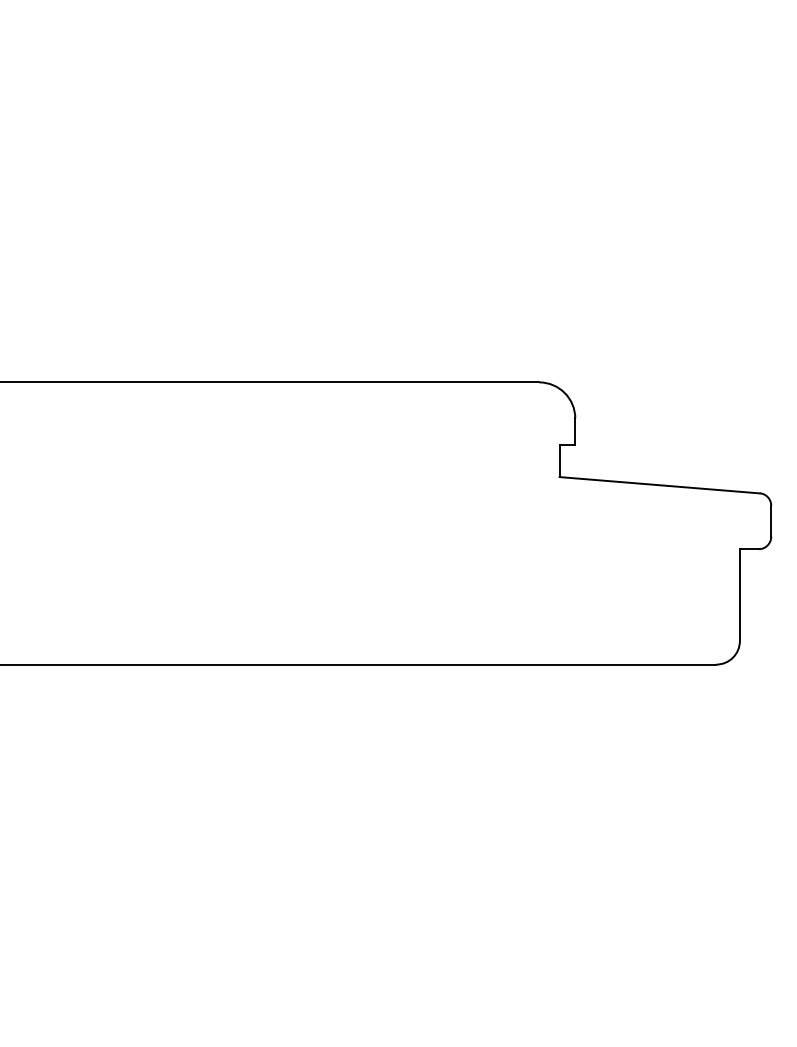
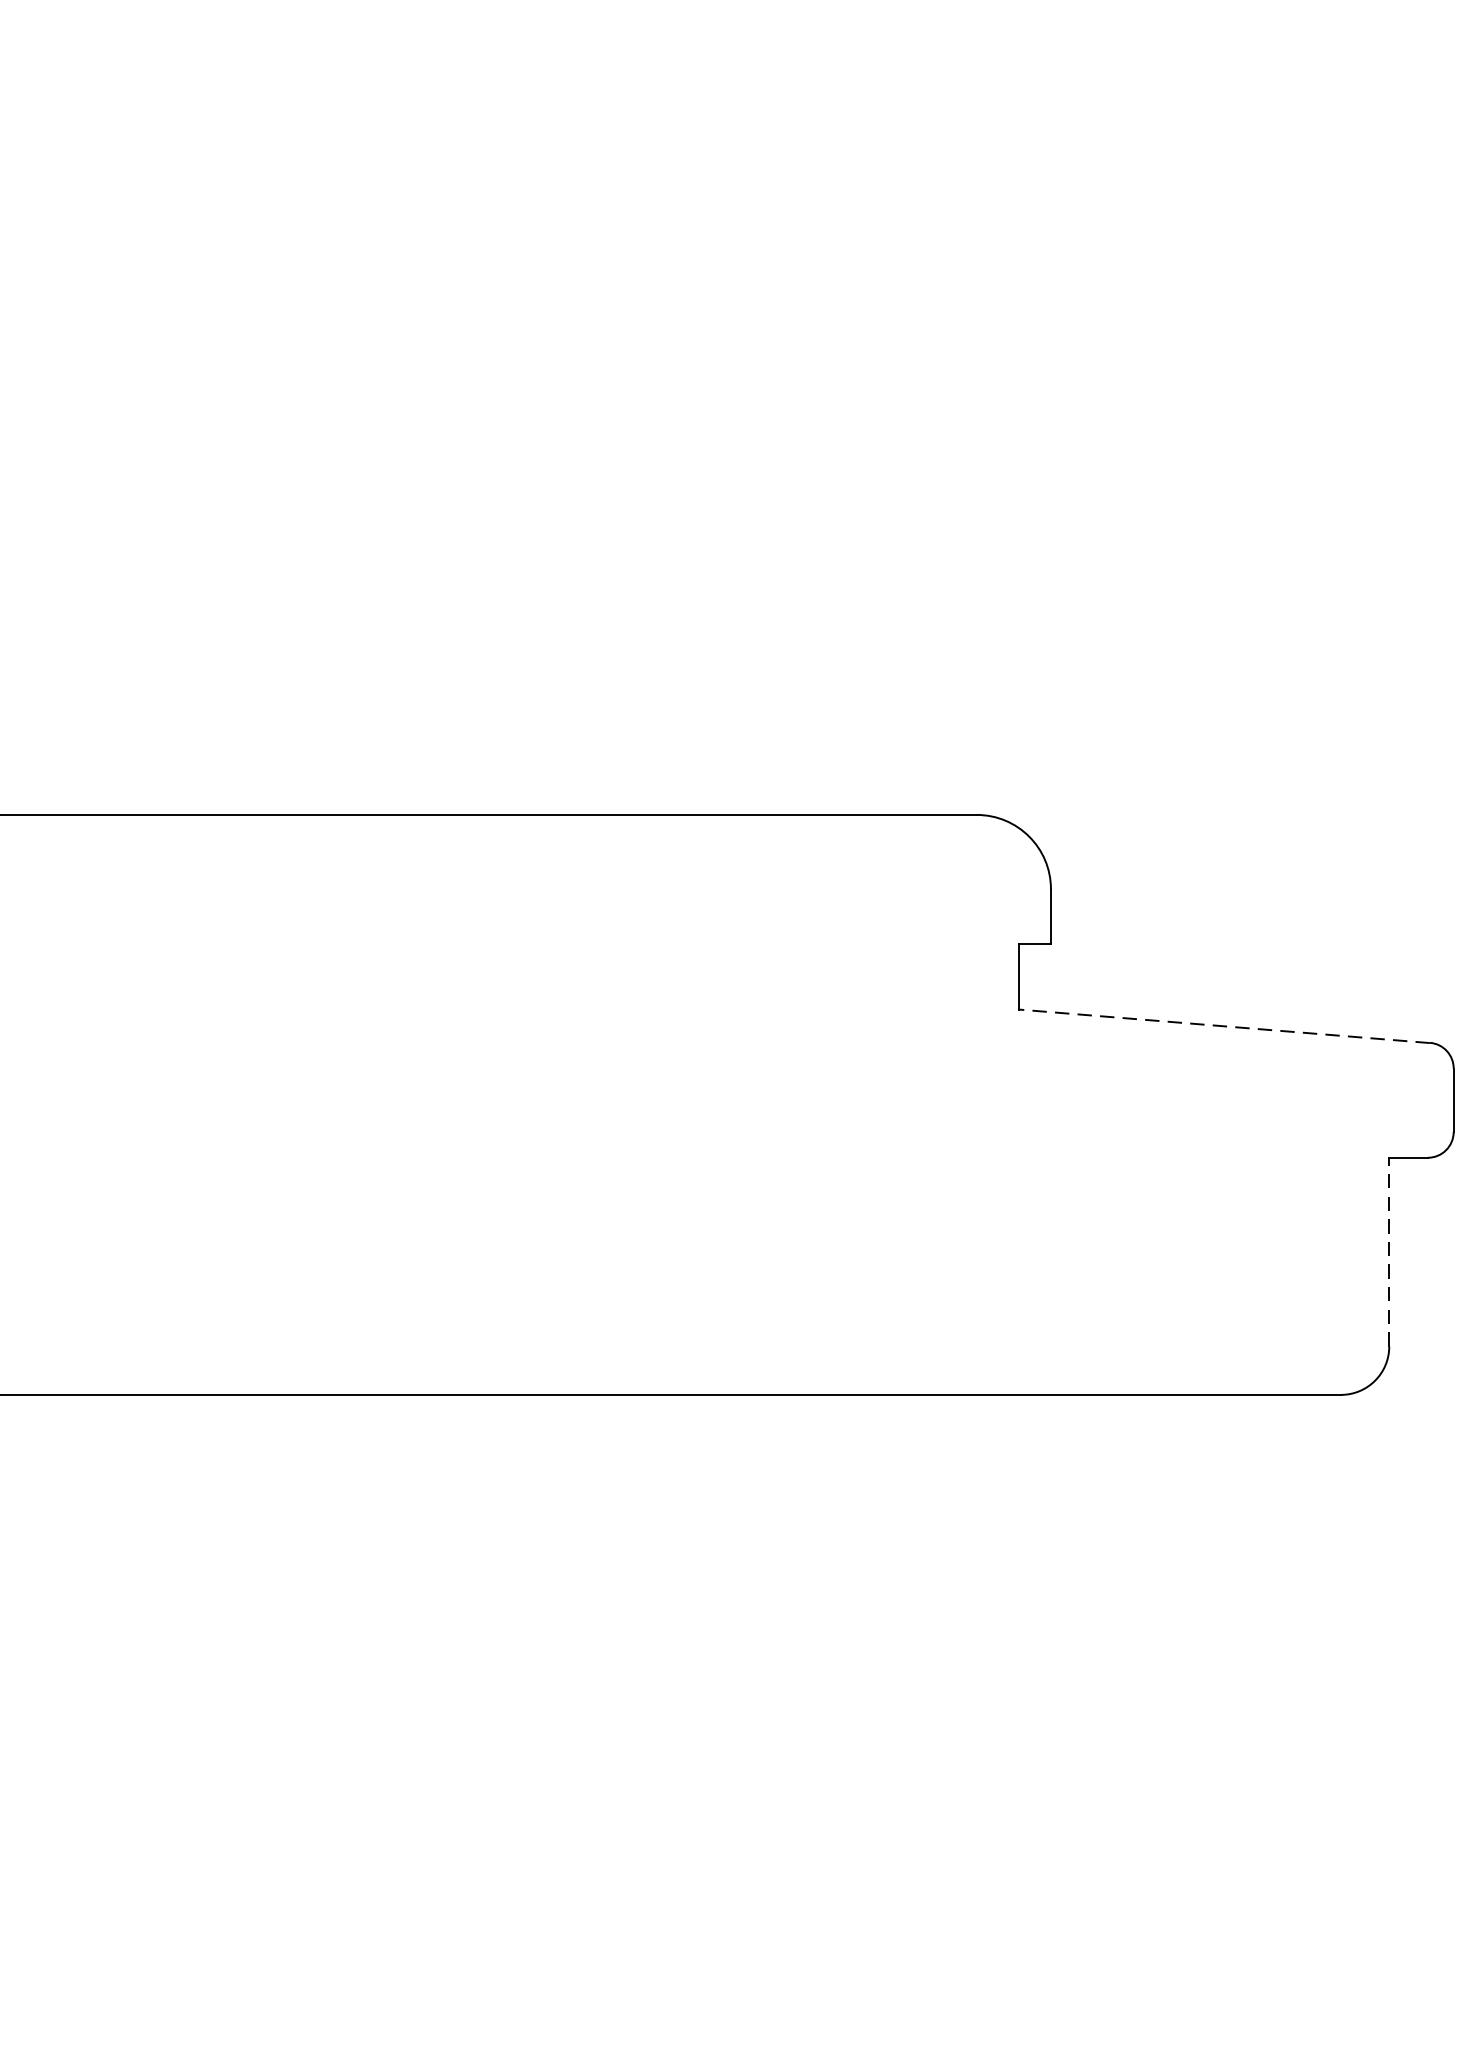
line: (659, 485) -> (1224, 1026), solid -> dashed
line: (739, 595) -> (1388, 1252), solid -> dashed

